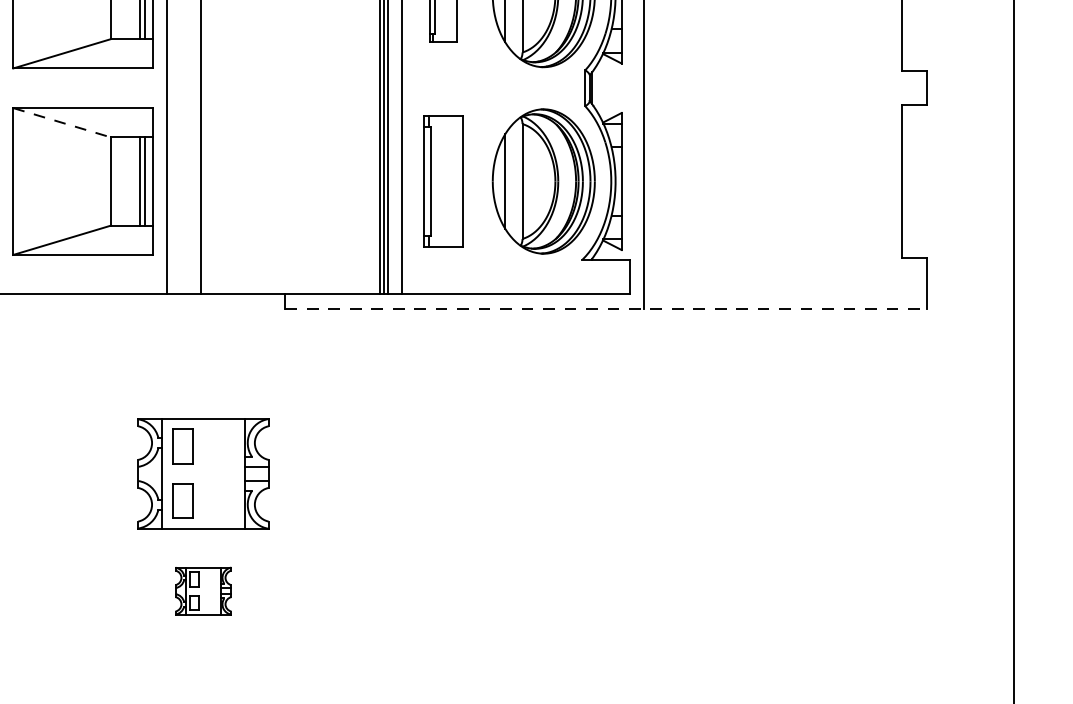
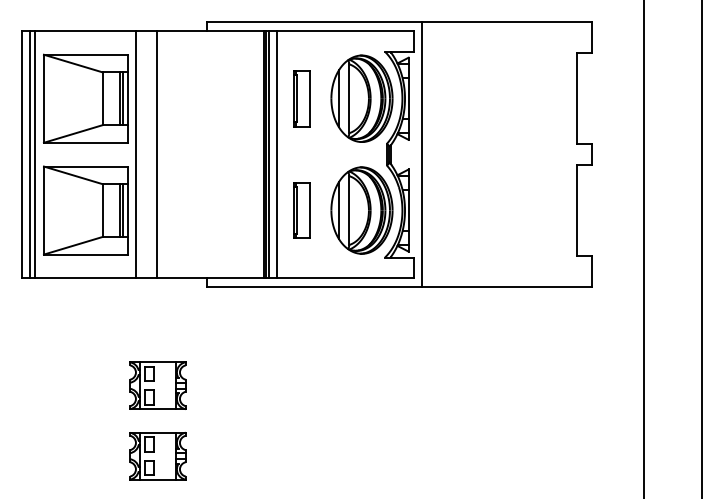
line: (62, 123) -> (73, 175), dashed -> solid
part: (442, 181) -> (301, 210), size x0.71
line: (606, 308) -> (399, 286), dashed -> solid
part: (202, 473) -> (157, 385), size x0.71
part: (202, 590) -> (157, 455), size x1.67

